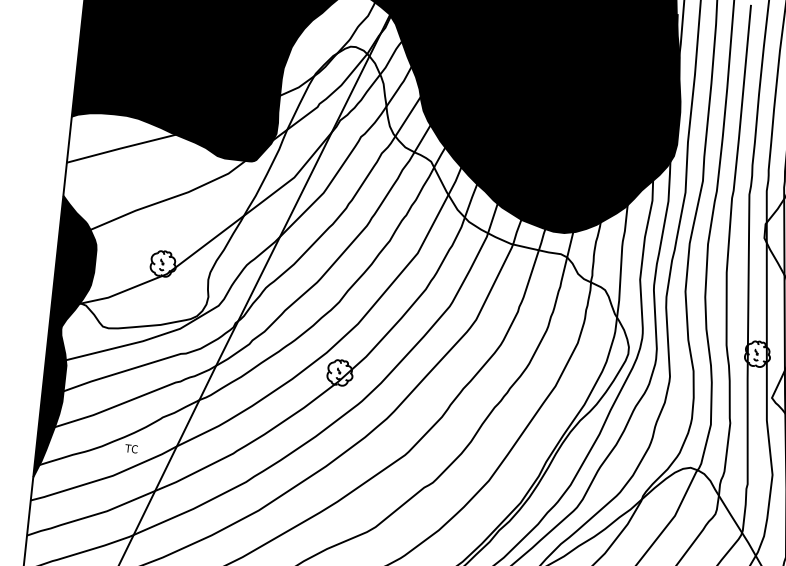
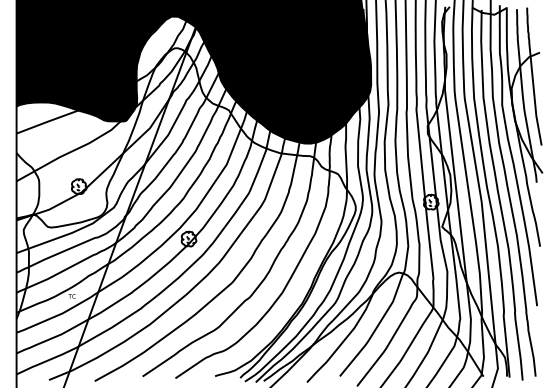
fill: (66, 339) -> (27, 236), removed

